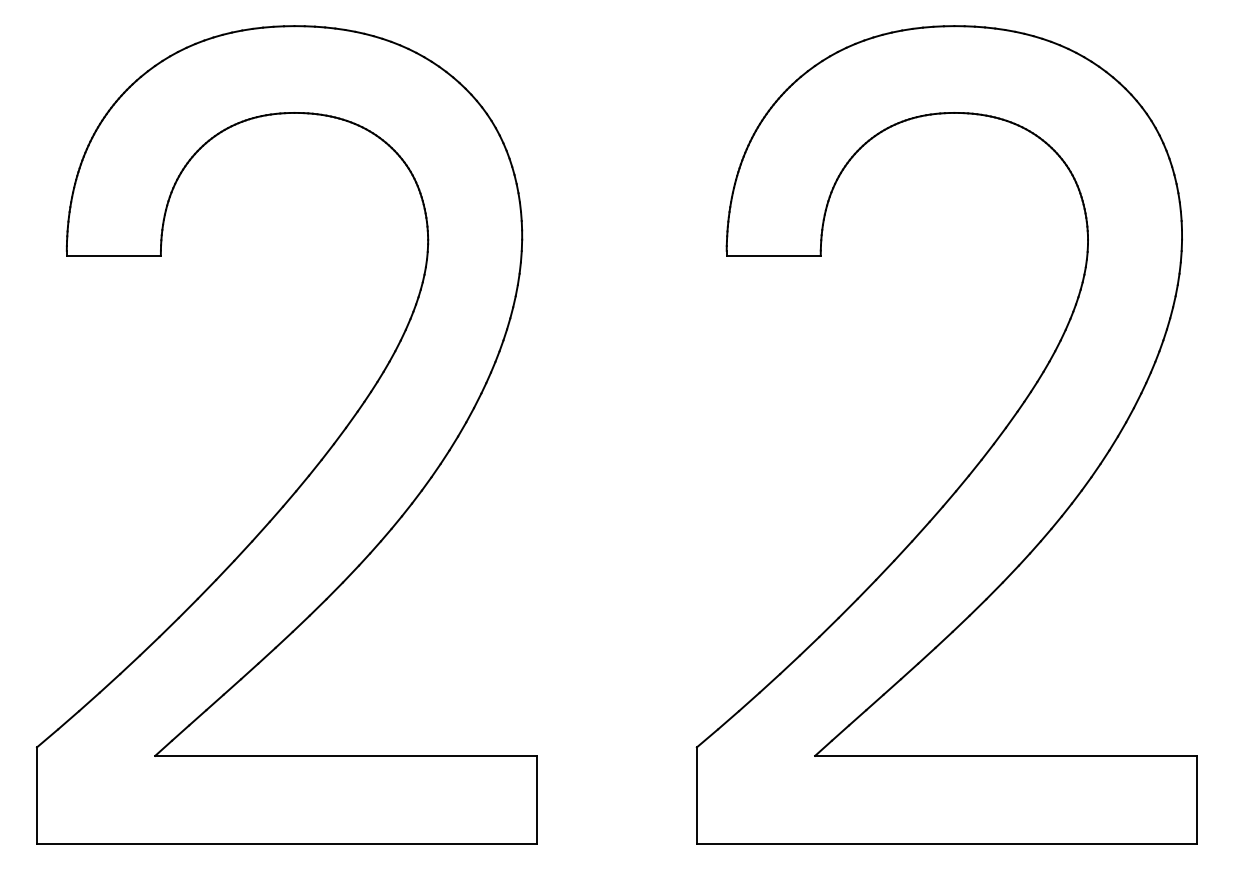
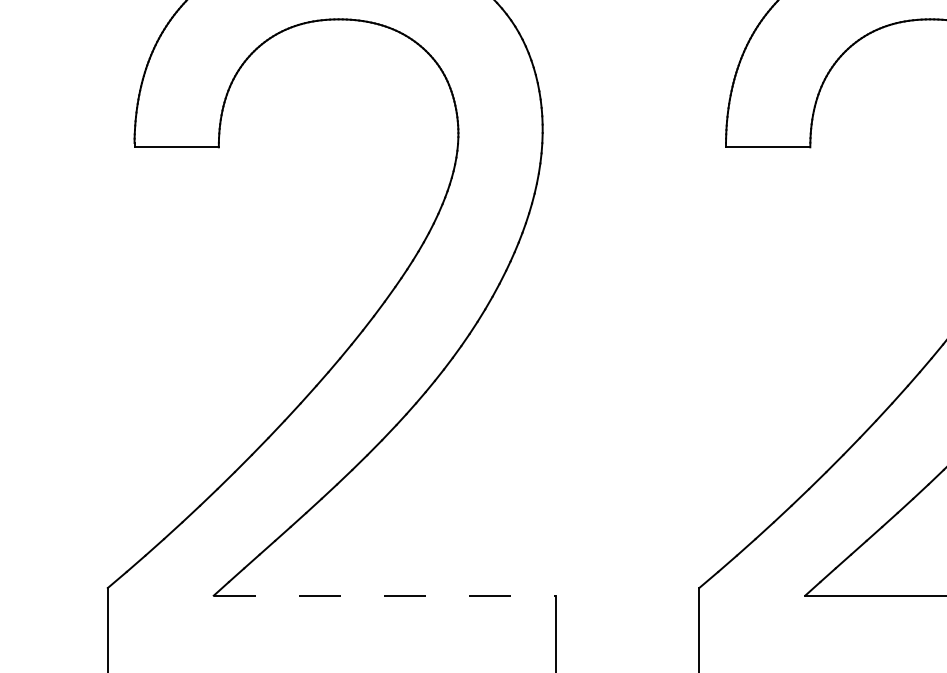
line: (346, 755) -> (385, 595), solid -> dashed

